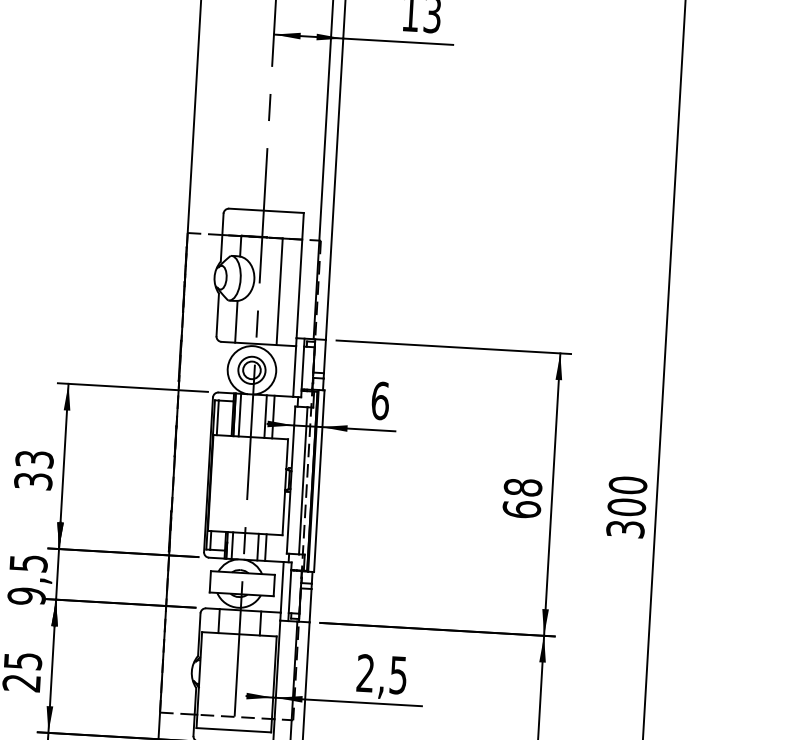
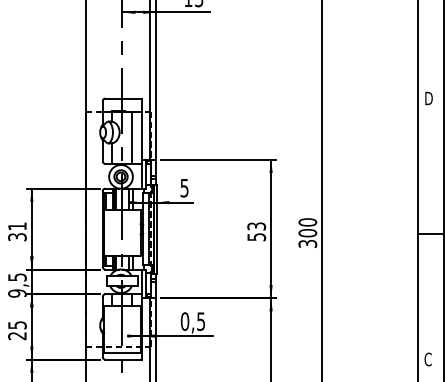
text: (380, 399) -> (184, 187), 6 -> 5
text: (34, 459) -> (17, 226), 33 -> 31
text: (522, 497) -> (256, 231), 68 -> 53
text: (364, 673) -> (184, 321), 2,5 -> 0,5

